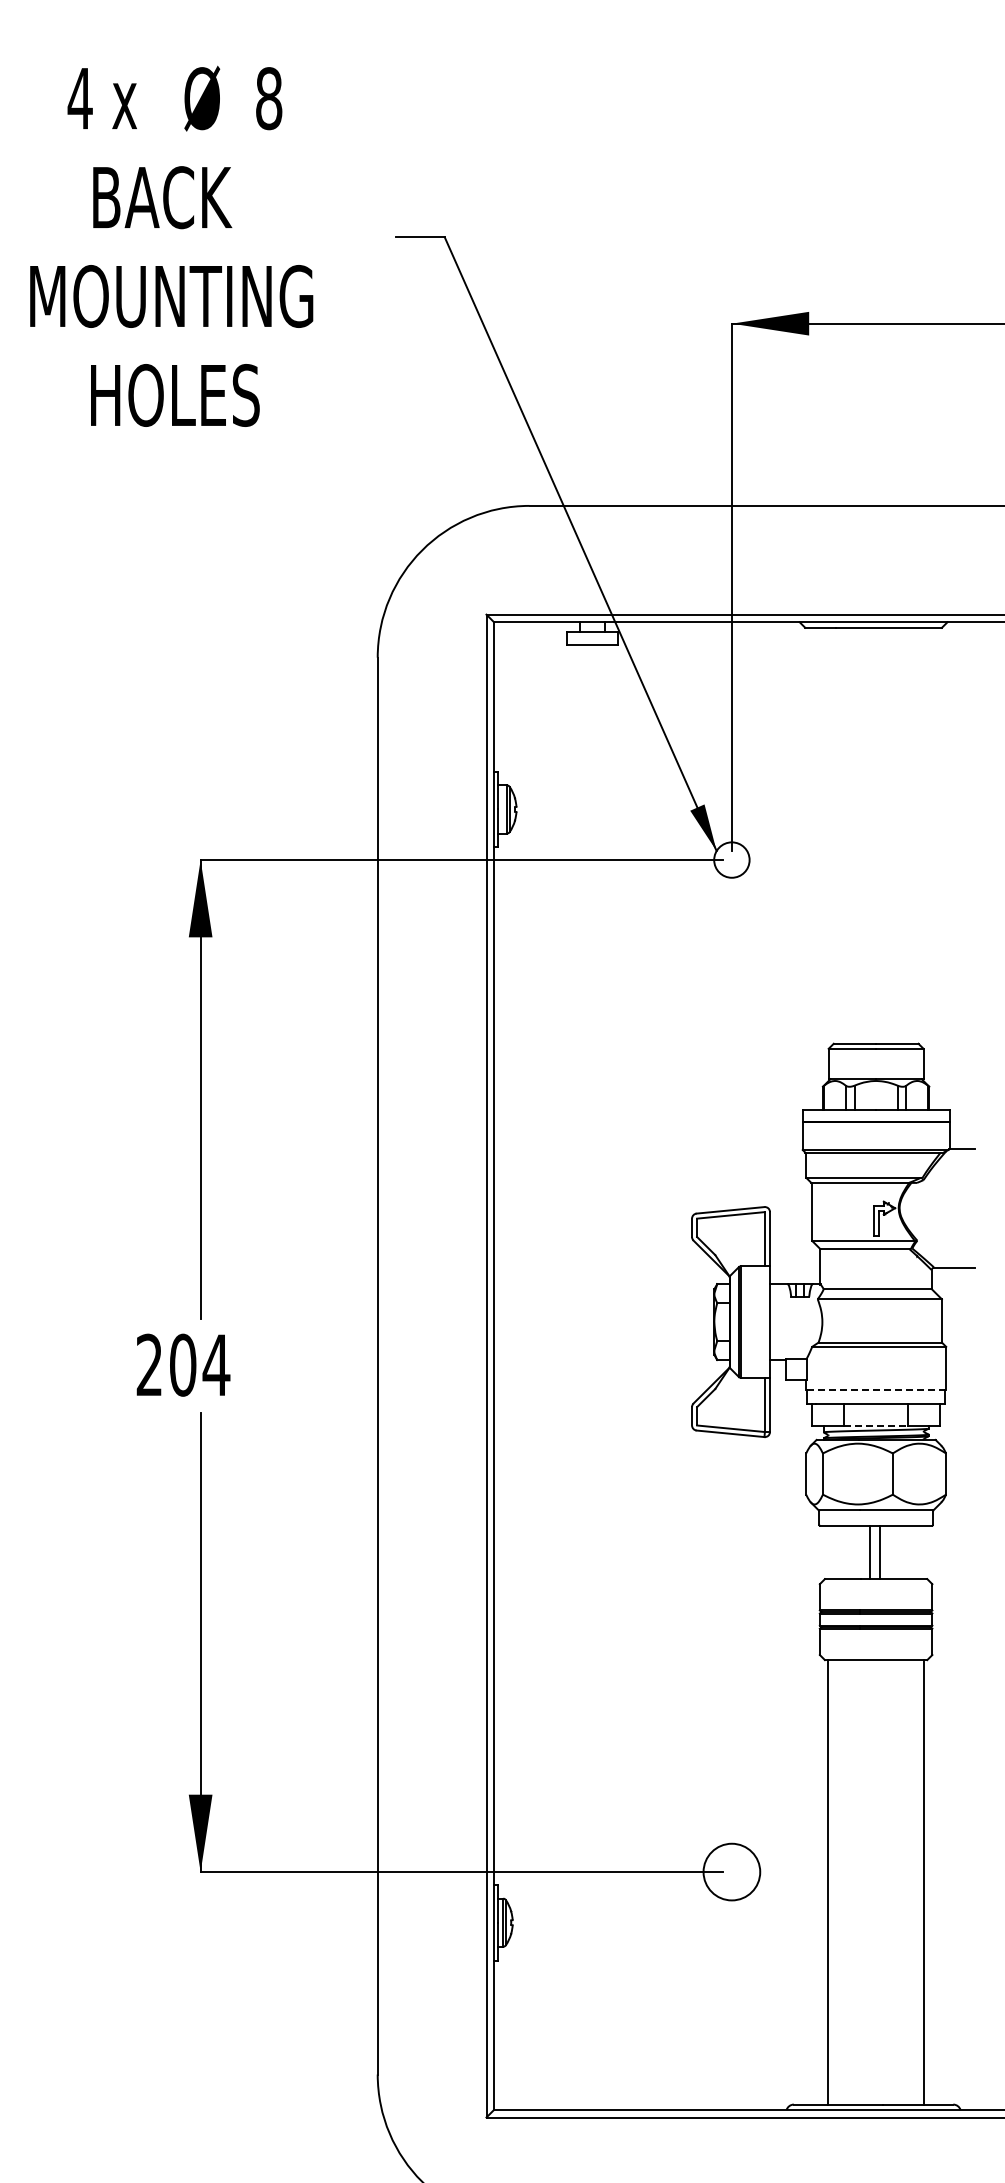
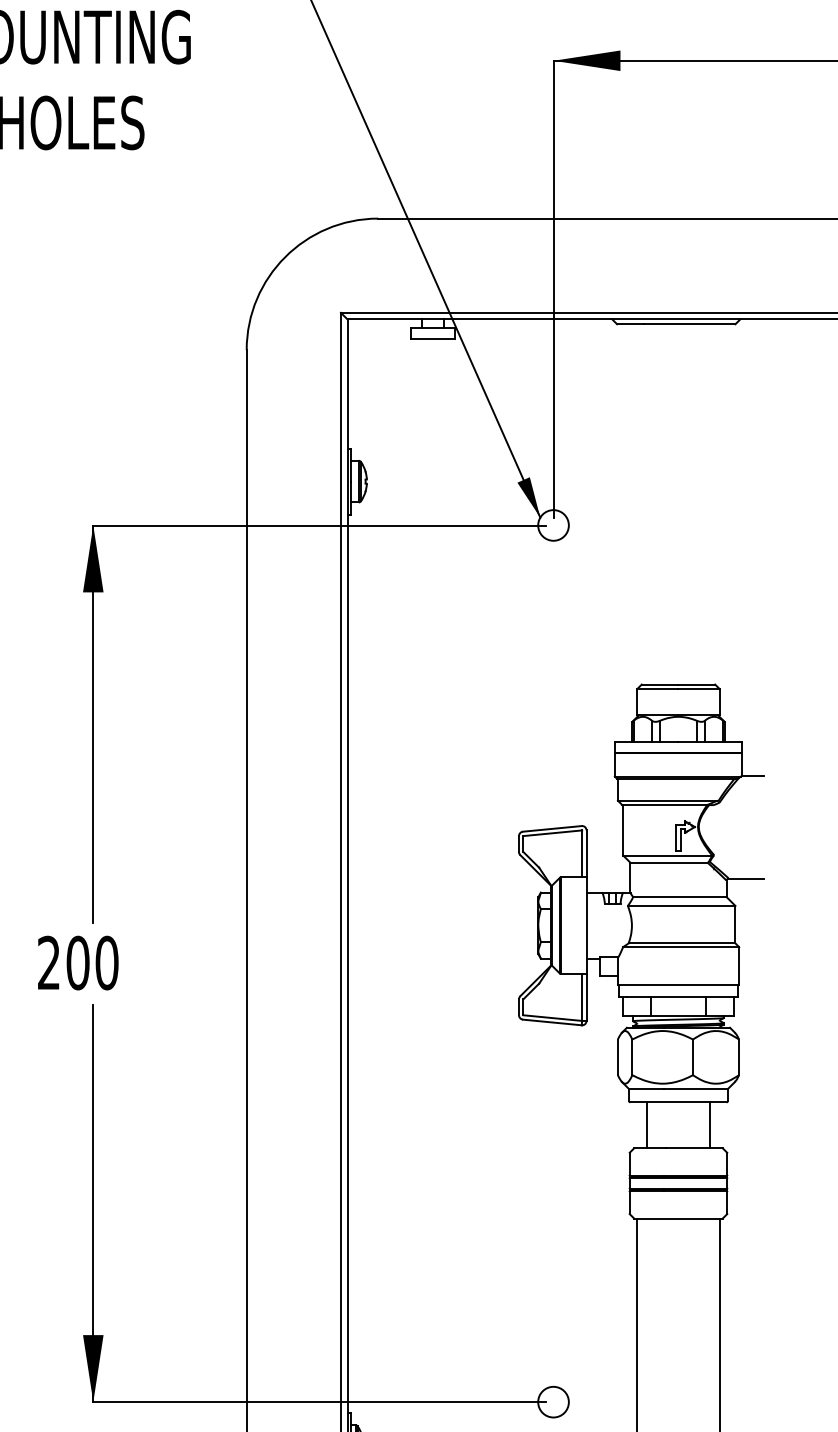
text: (216, 1364) -> (107, 962), 204 -> 200
line: (875, 1390) -> (677, 984), dashed -> solid
line: (876, 1425) -> (678, 1015), dashed -> solid
line: (869, 1552) -> (709, 1125), moved
line: (880, 1552) -> (646, 1125), moved
circle: (731, 1871) -> (553, 1401), size x0.62

